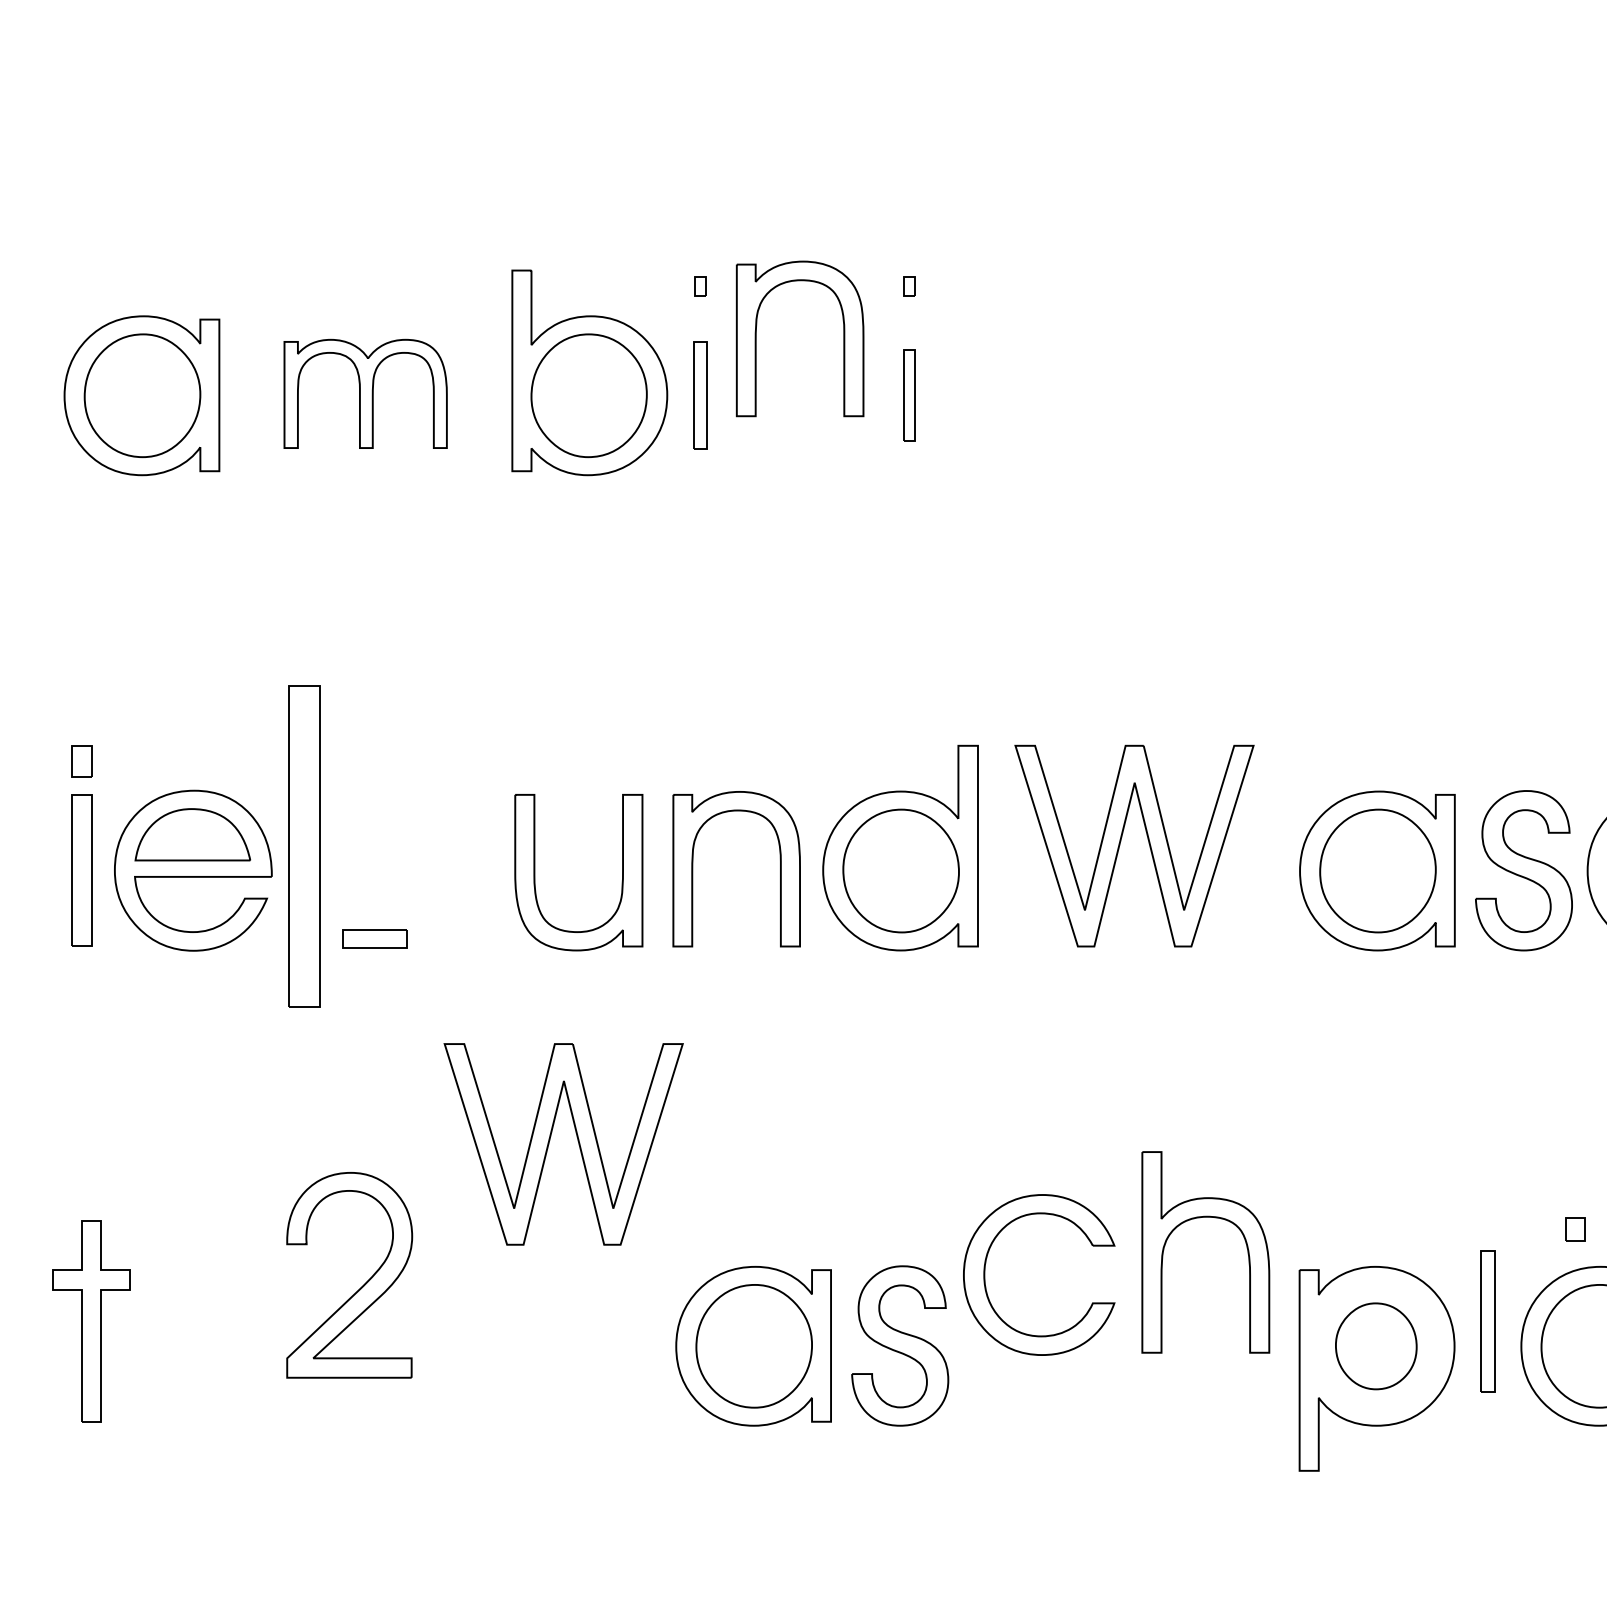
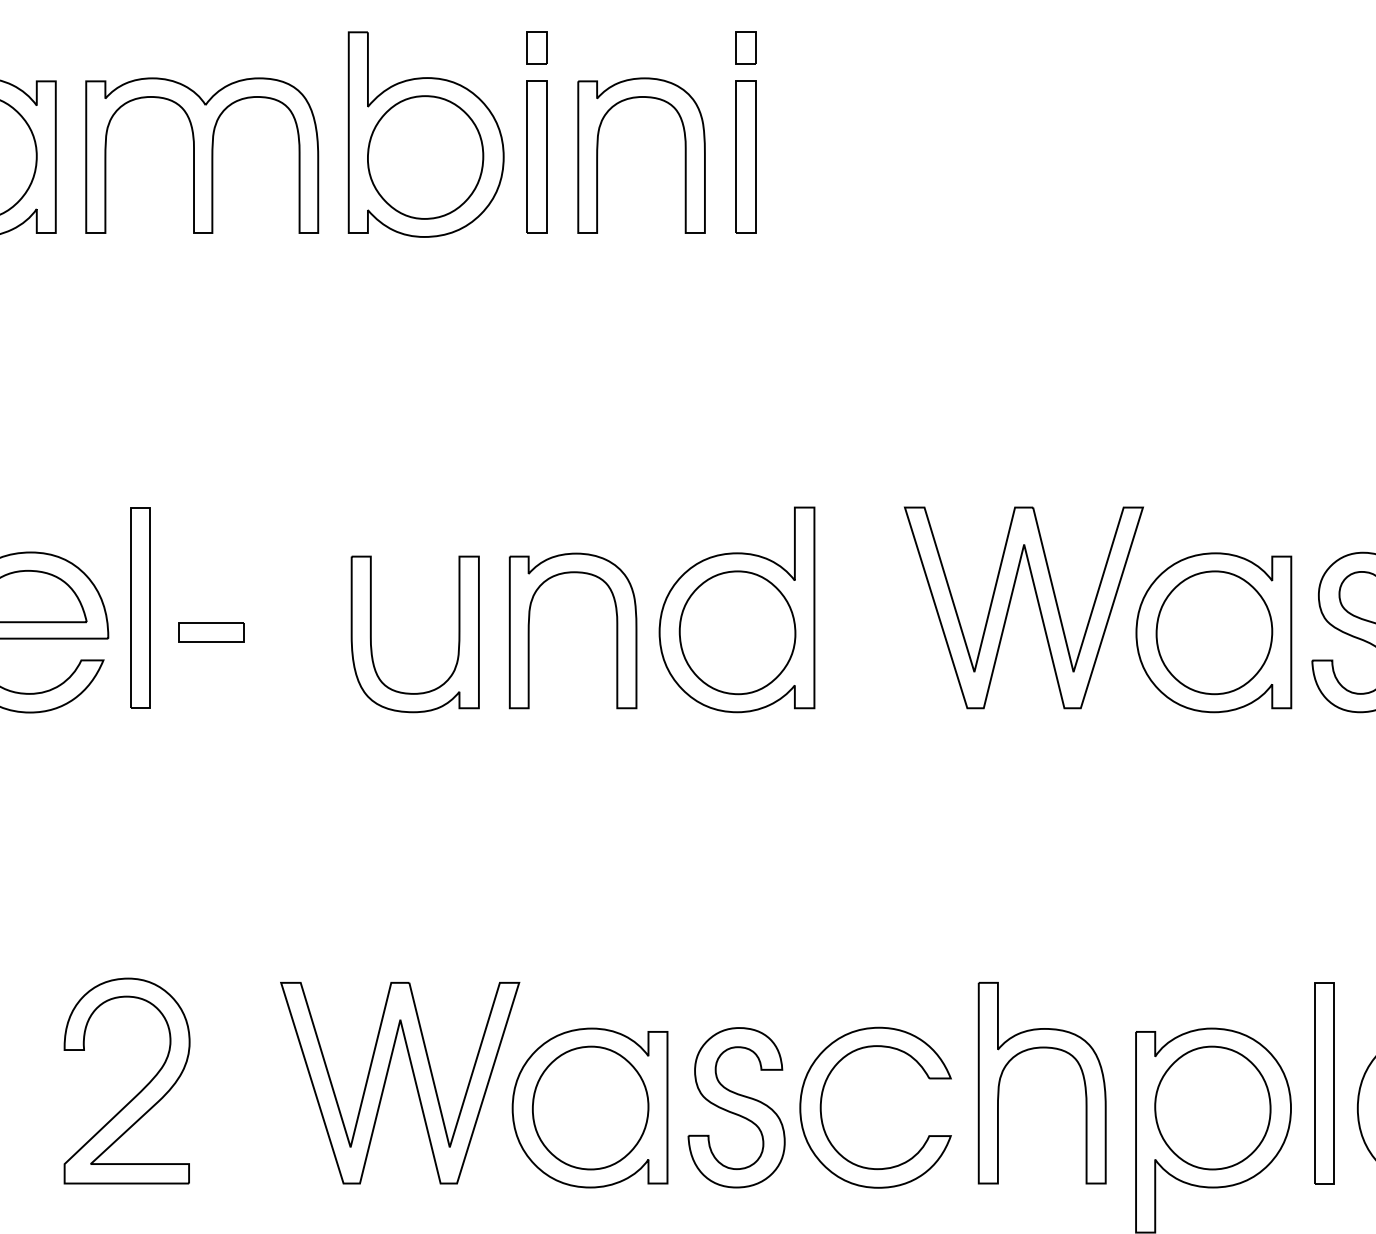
part: (700, 286) -> (536, 48), size x1.67
part: (909, 286) -> (745, 48), size x1.67
part: (756, 338) -> (597, 155), moved
part: (365, 393) -> (201, 155), size x1.43
part: (700, 395) -> (536, 157), size x1.43
part: (909, 395) -> (745, 157), size x1.67
part: (1121, 841) -> (1010, 603), moved
part: (303, 845) -> (139, 607), size x0.62
part: (374, 938) -> (210, 632), moved
part: (550, 1140) -> (386, 1079), moved
part: (1200, 1218) -> (1036, 1049), moved
part: (985, 1274) -> (821, 1107), moved
part: (361, 1286) -> (138, 1092), moved
part: (1487, 1321) -> (1323, 1083), size x1.43
part: (1375, 1346) -> (1211, 1108), size x1.43

